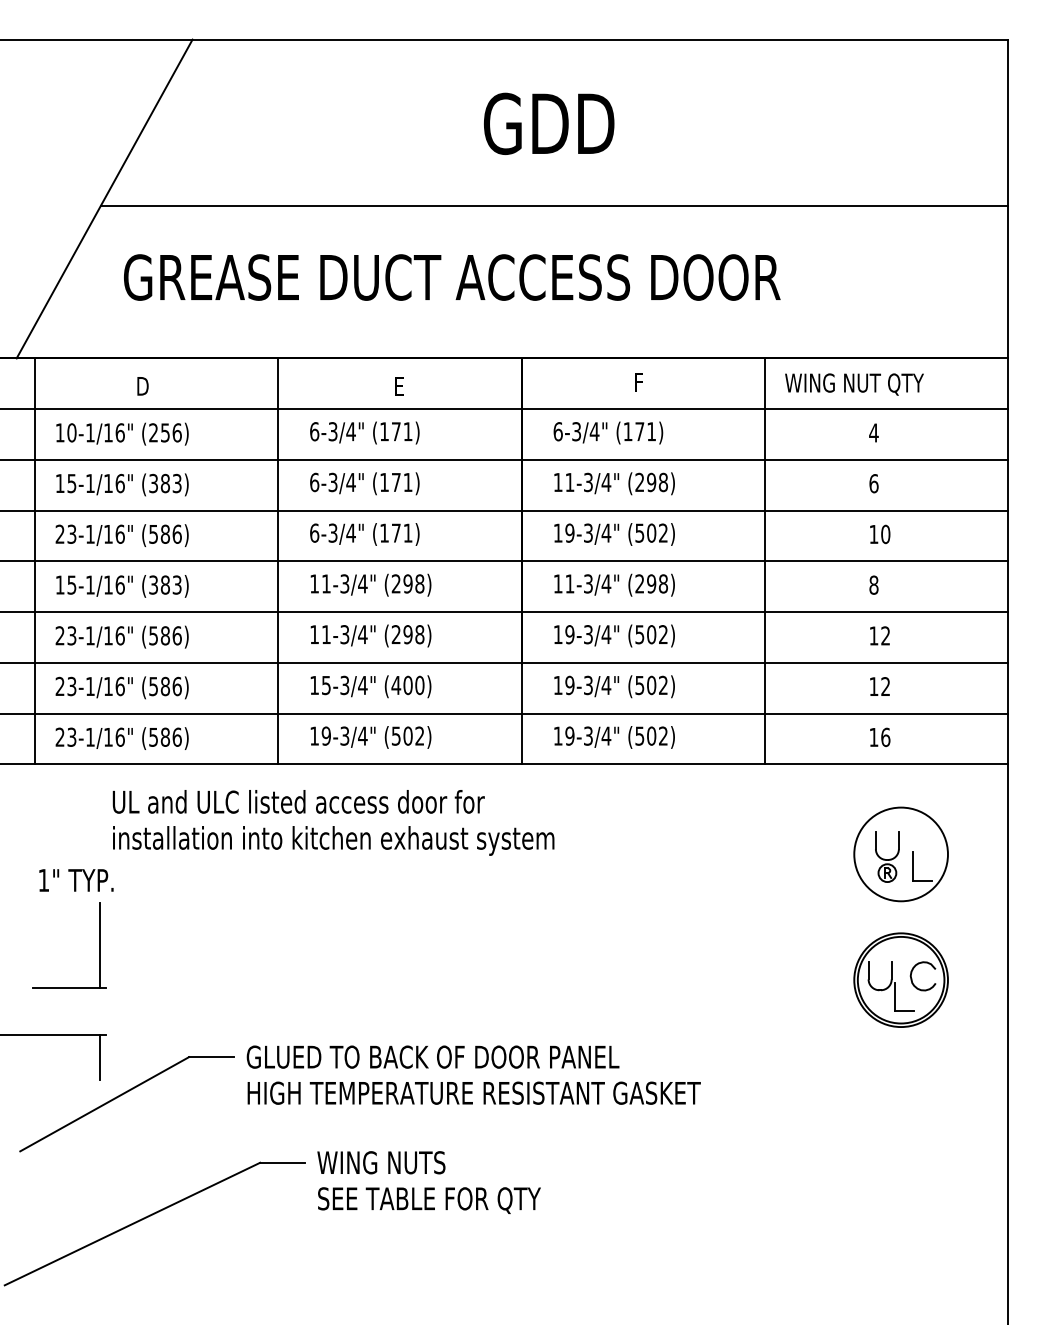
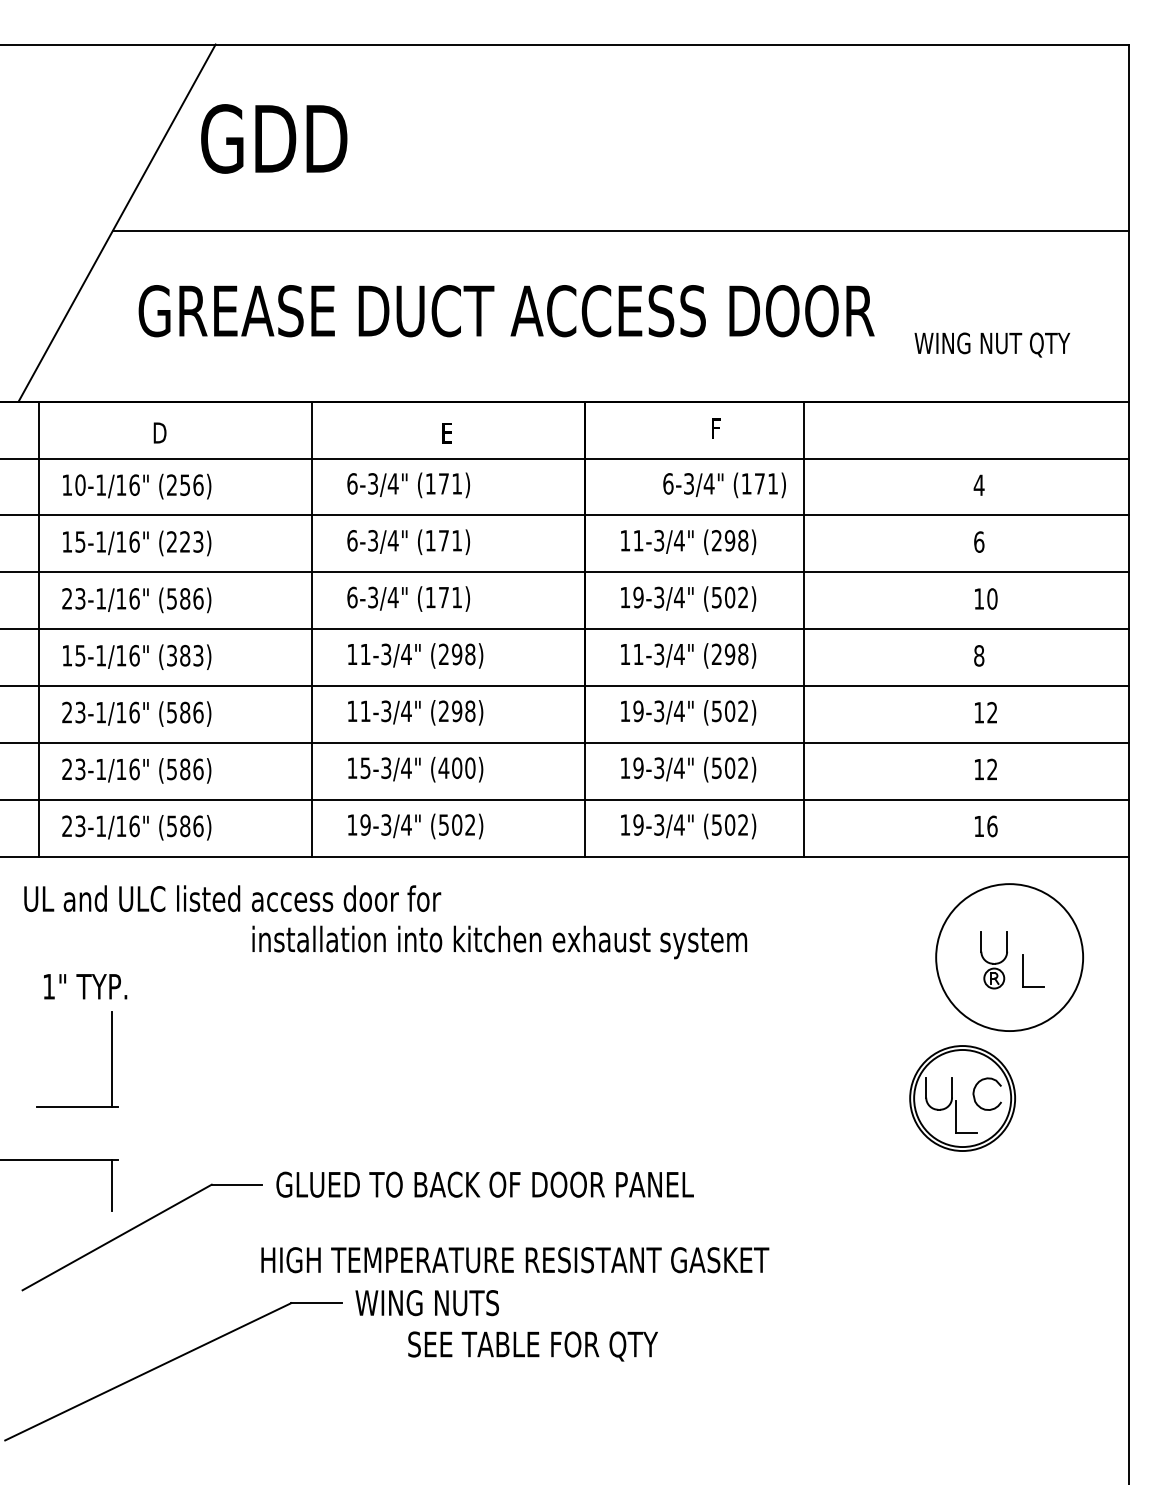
text: (549, 123) -> (274, 138), moved
text: (854, 384) -> (992, 344), moved
text: (608, 433) -> (724, 485), moved
text: (159, 483) -> (178, 541), (383) -> (223)
line: (765, 560) -> (803, 628), moved
text: (298, 801) -> (232, 898), moved
text: (333, 840) -> (499, 942), moved
circle: (901, 854) -> (1009, 957), size x1.4
part: (901, 980) -> (962, 1098), moved
text: (474, 1093) -> (515, 1260), moved
text: (428, 1200) -> (532, 1346), moved

